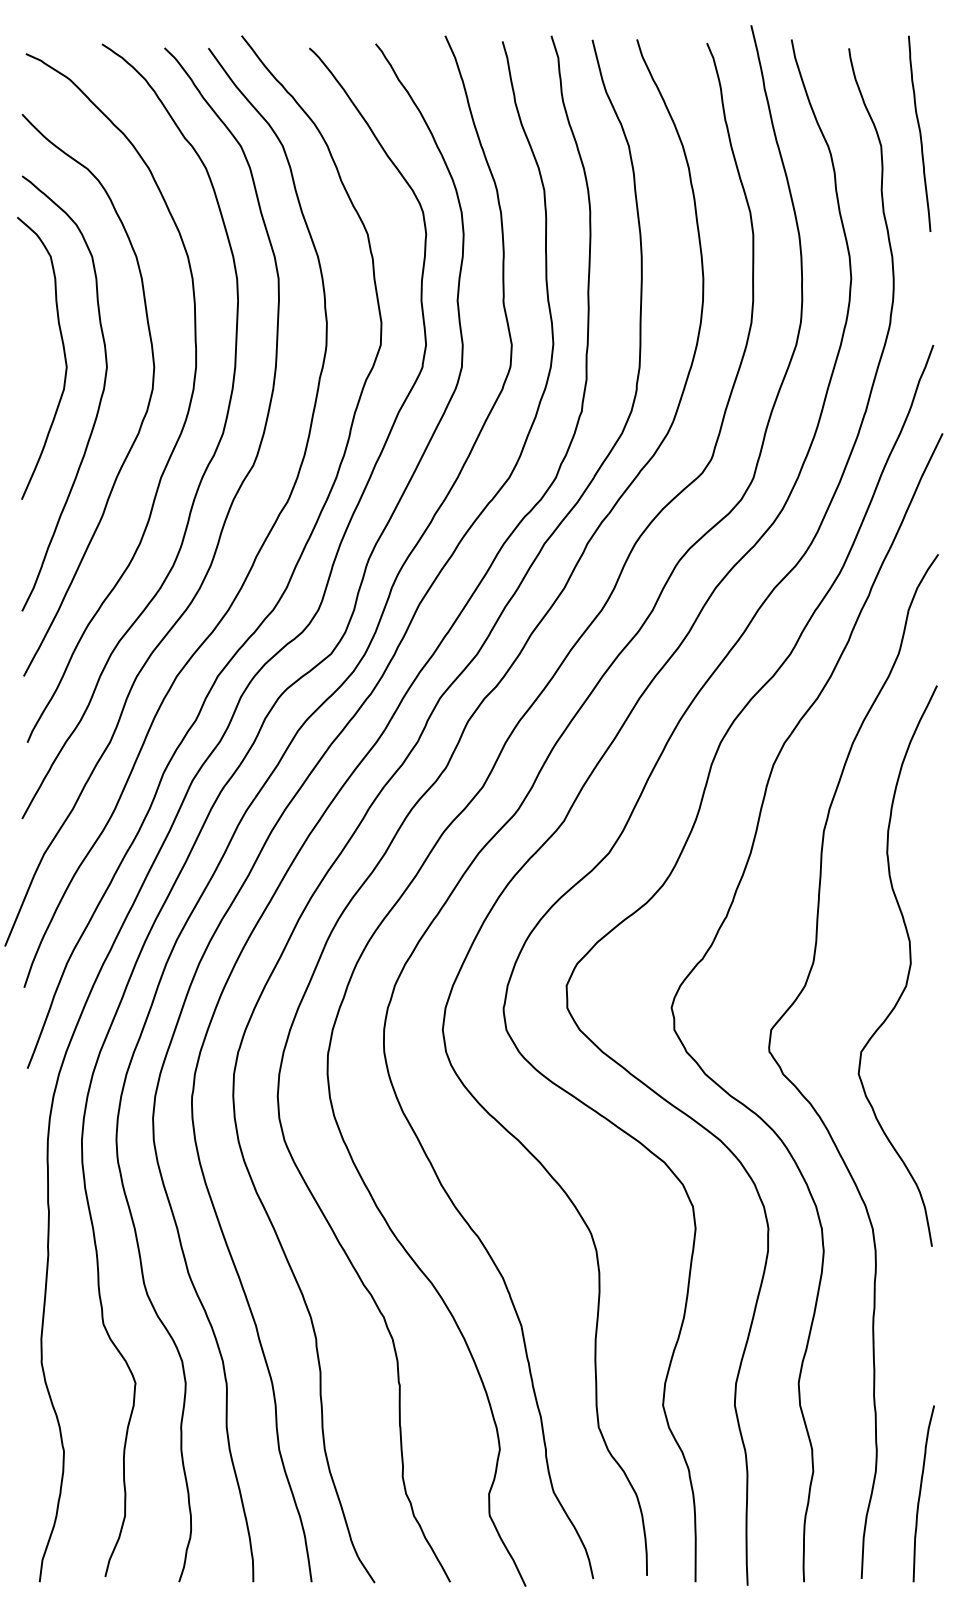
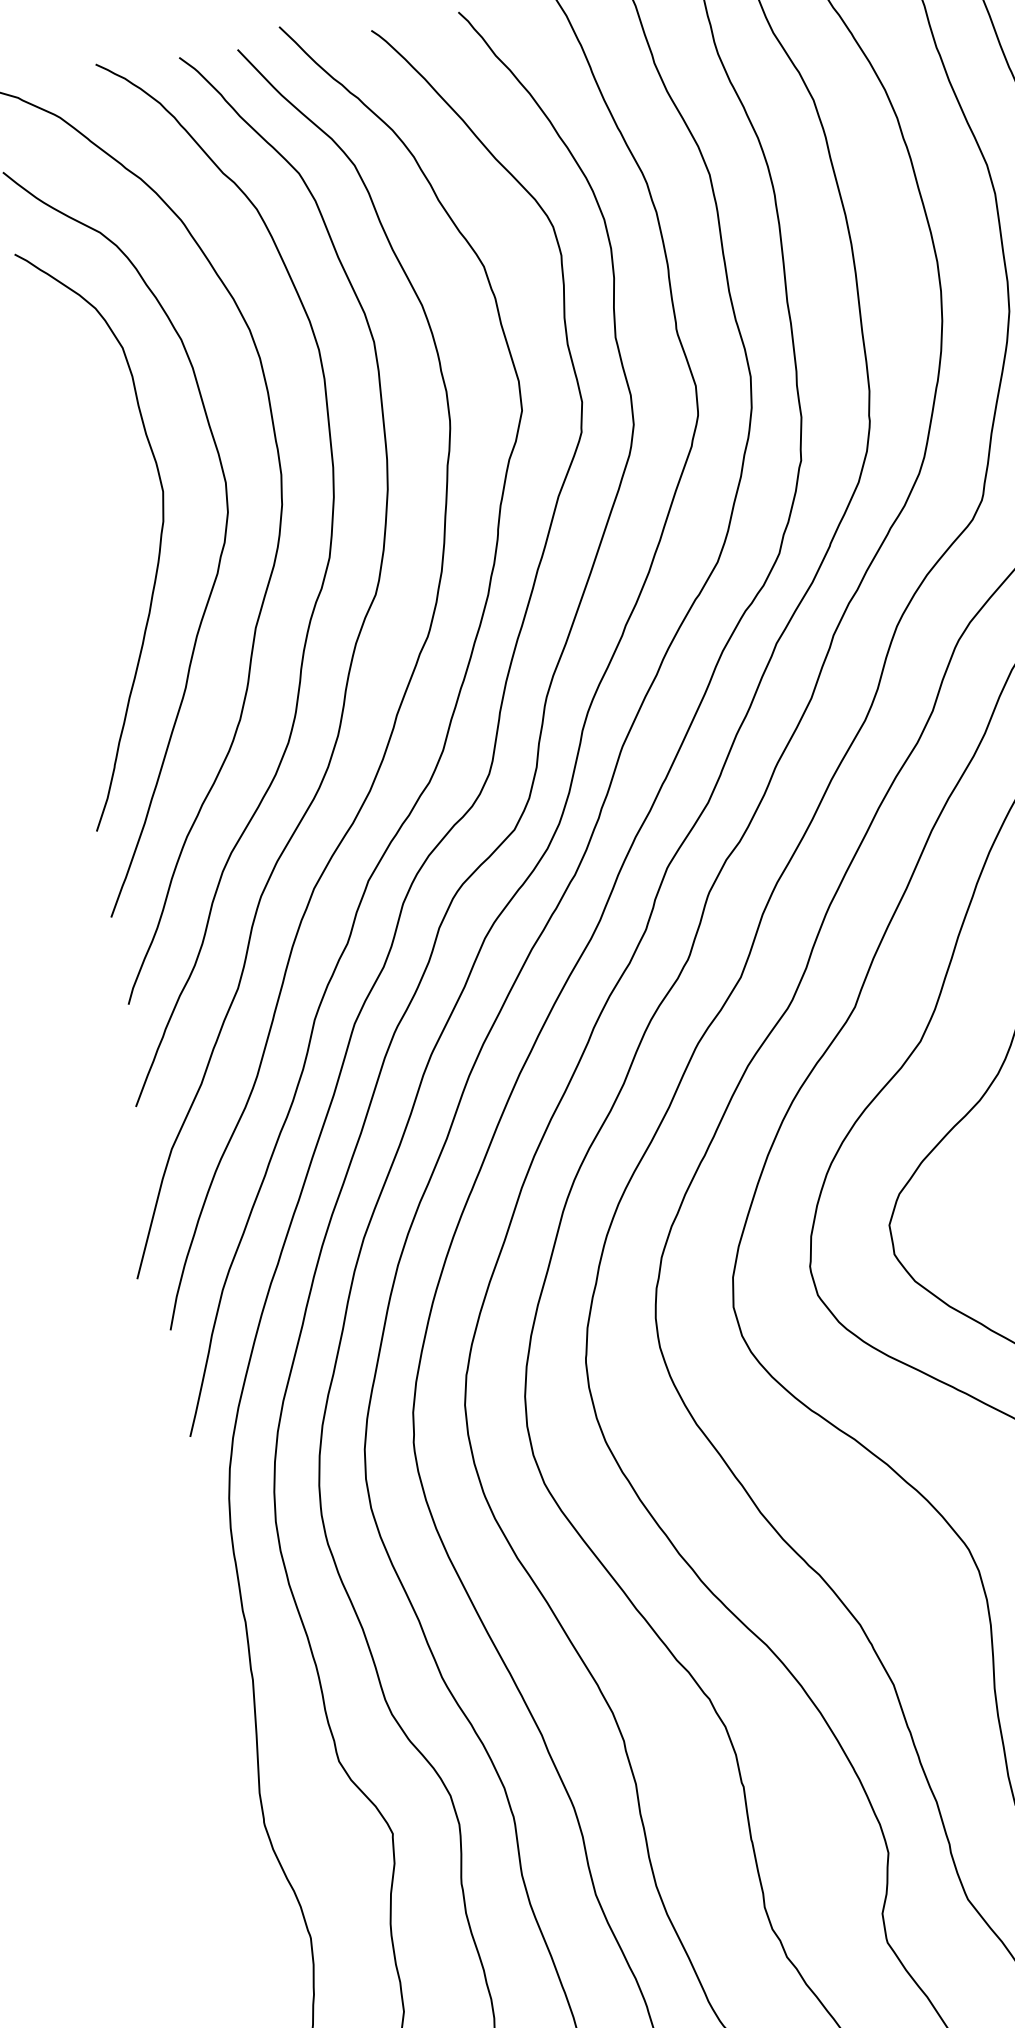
curve: (63, 353) -> (102, 481), removed

